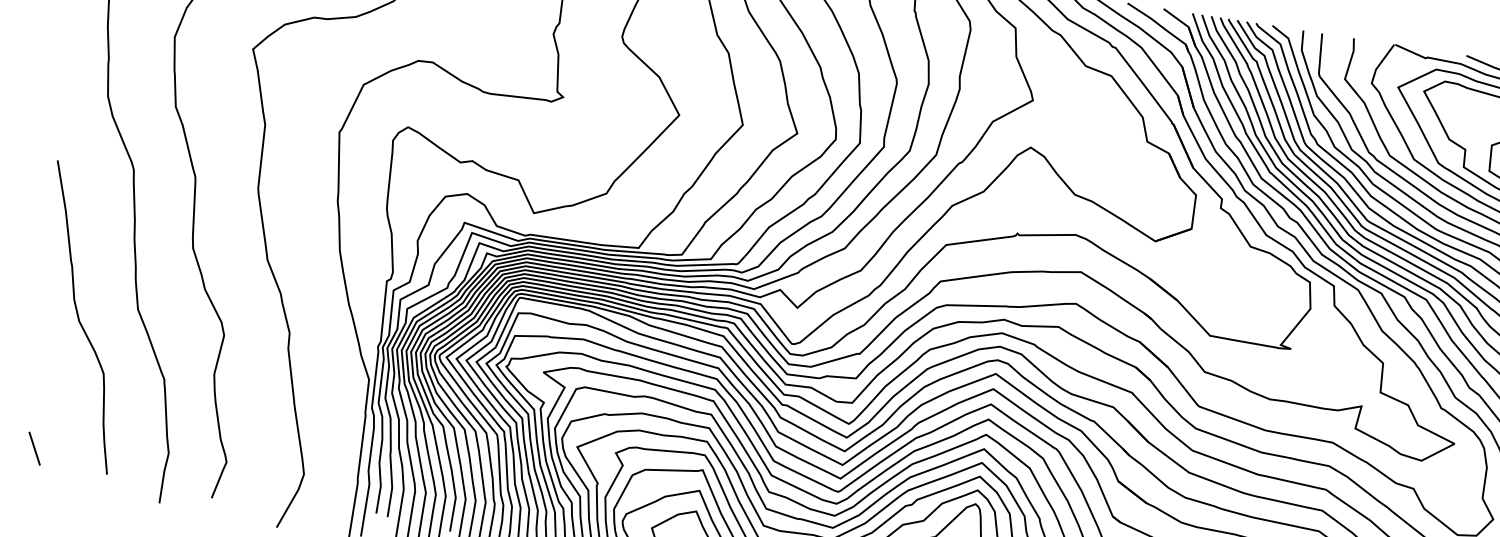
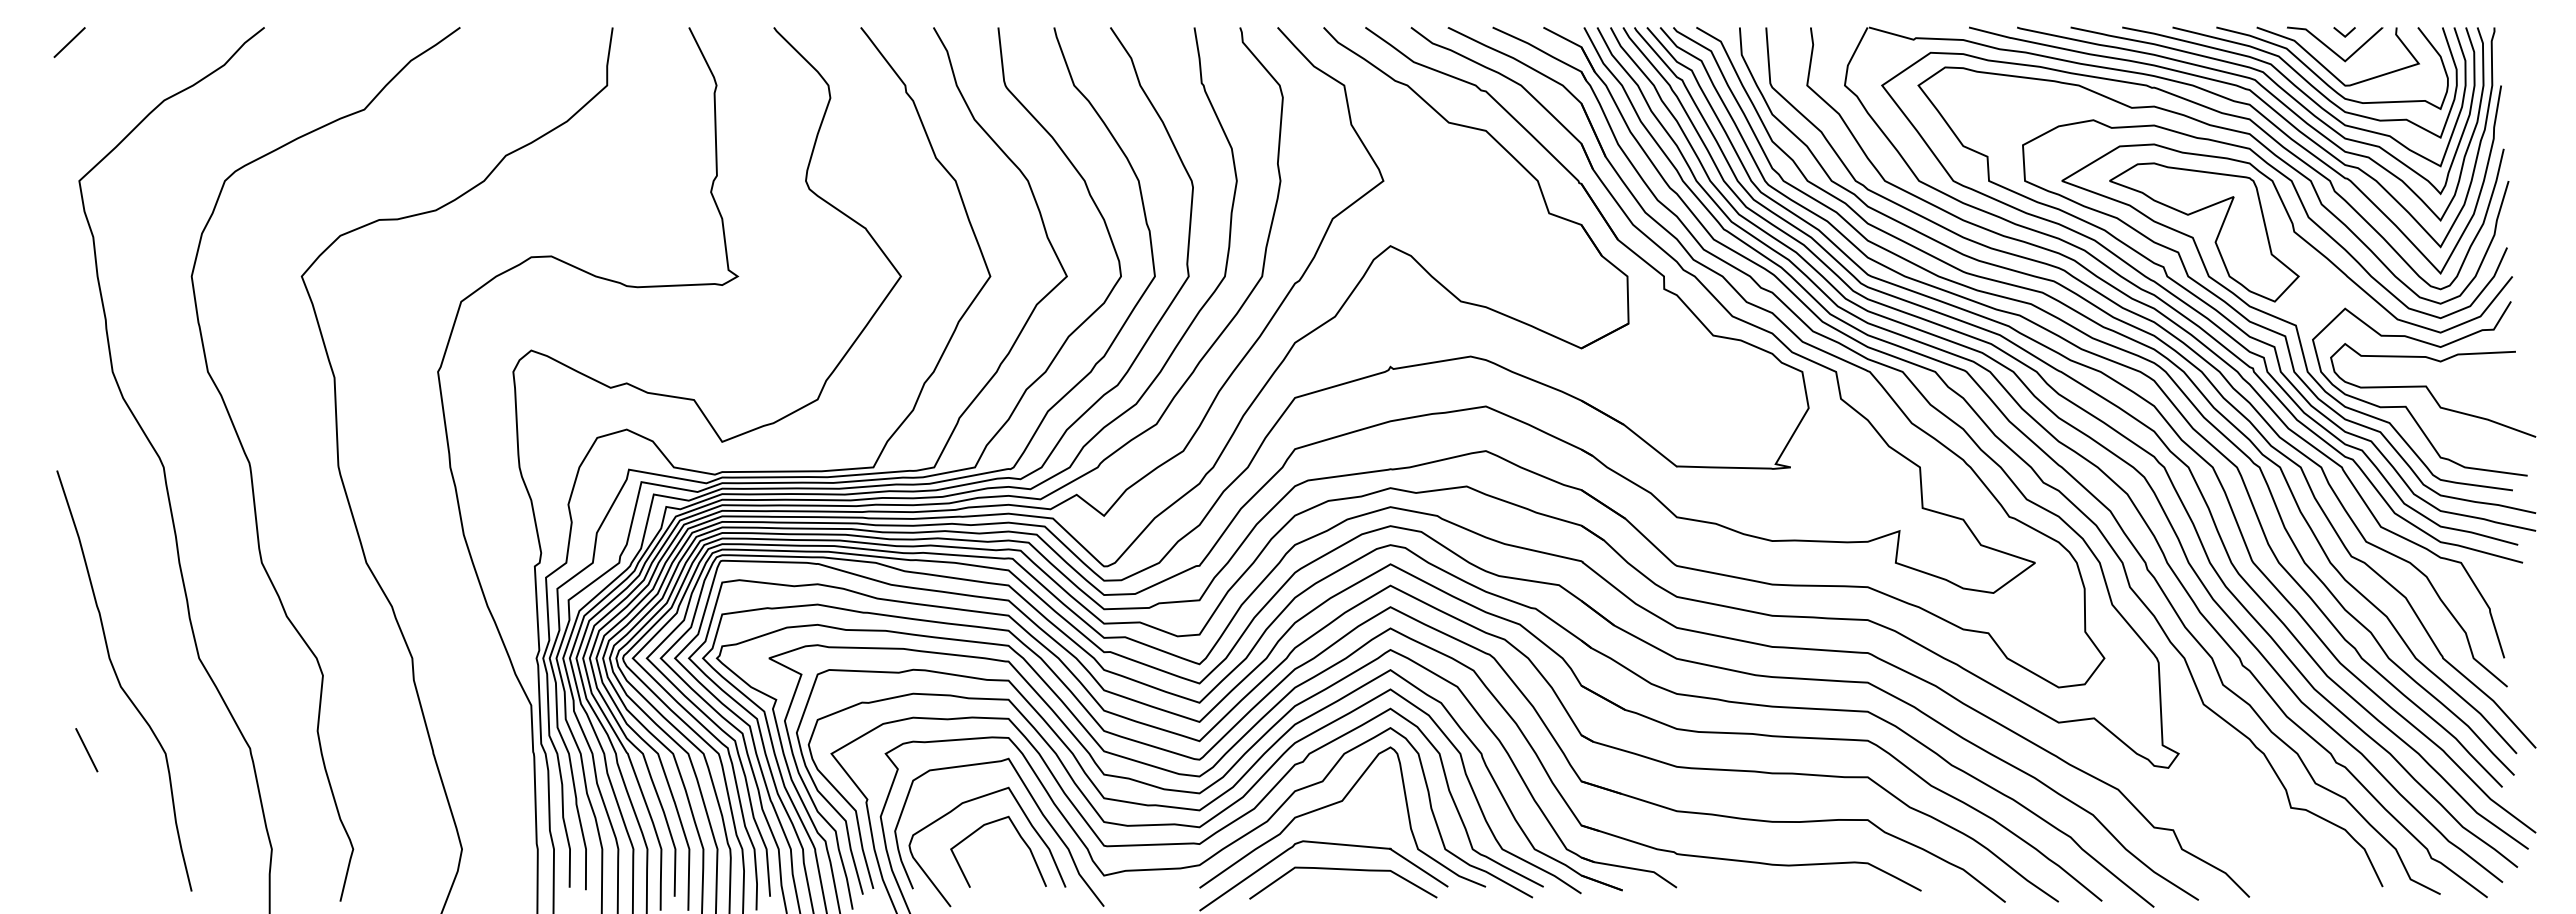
line: (34, 448) -> (86, 750), moved

